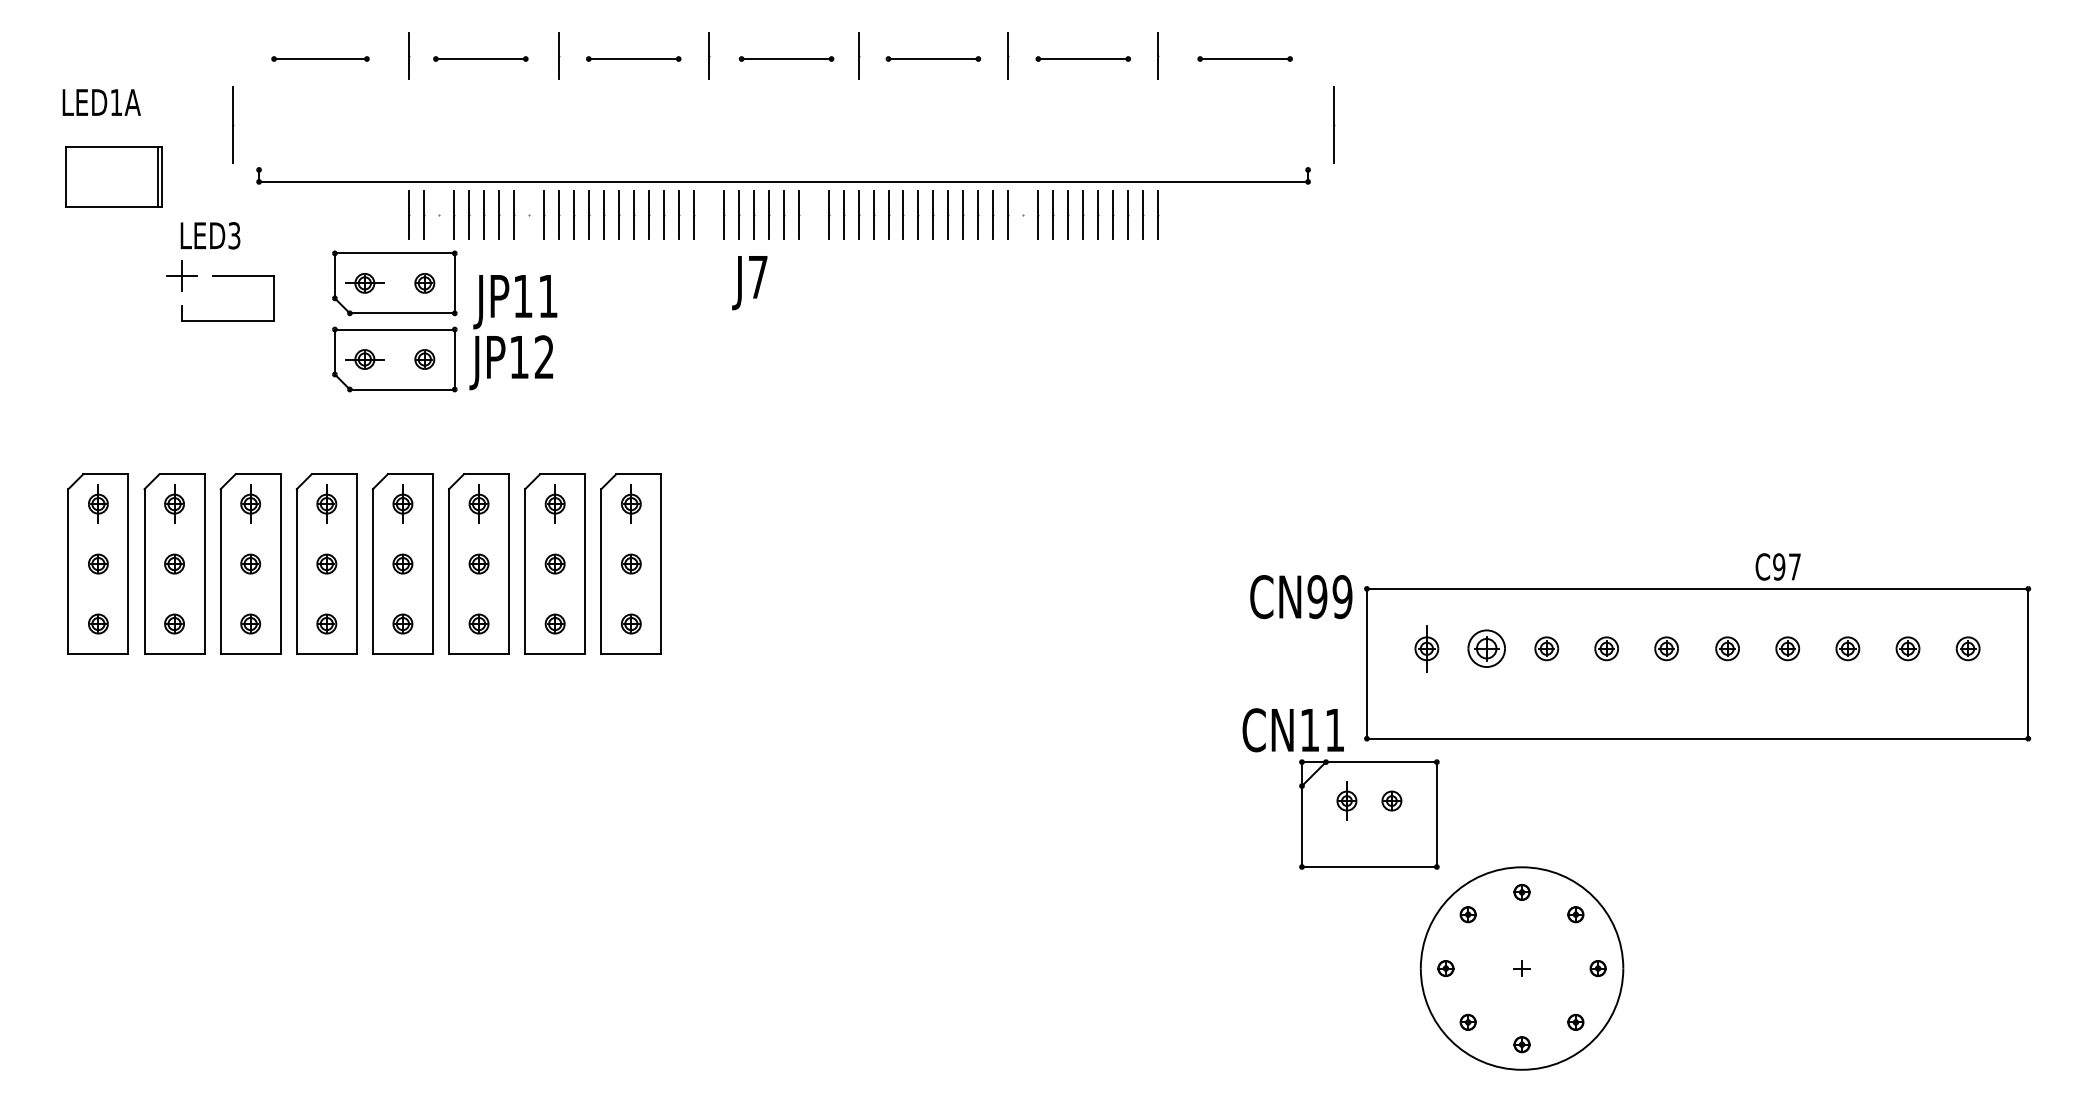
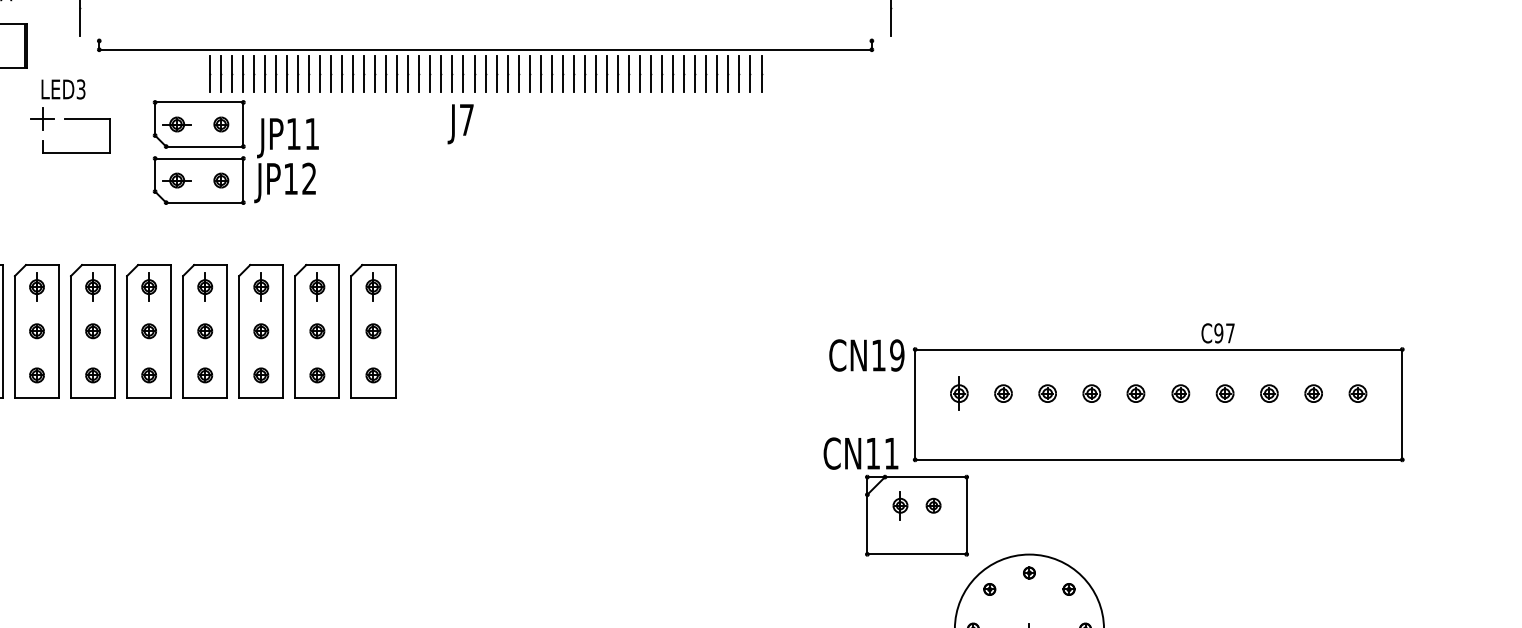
line: (438, 214) -> (231, 73), added
line: (528, 214) -> (297, 73), added
line: (709, 214) -> (431, 73), added
line: (814, 214) -> (508, 73), added
line: (1023, 214) -> (662, 73), added
text: (1317, 597) -> (878, 355), CN99 -> CN19
part: (1486, 648) -> (1003, 393), size x0.62

